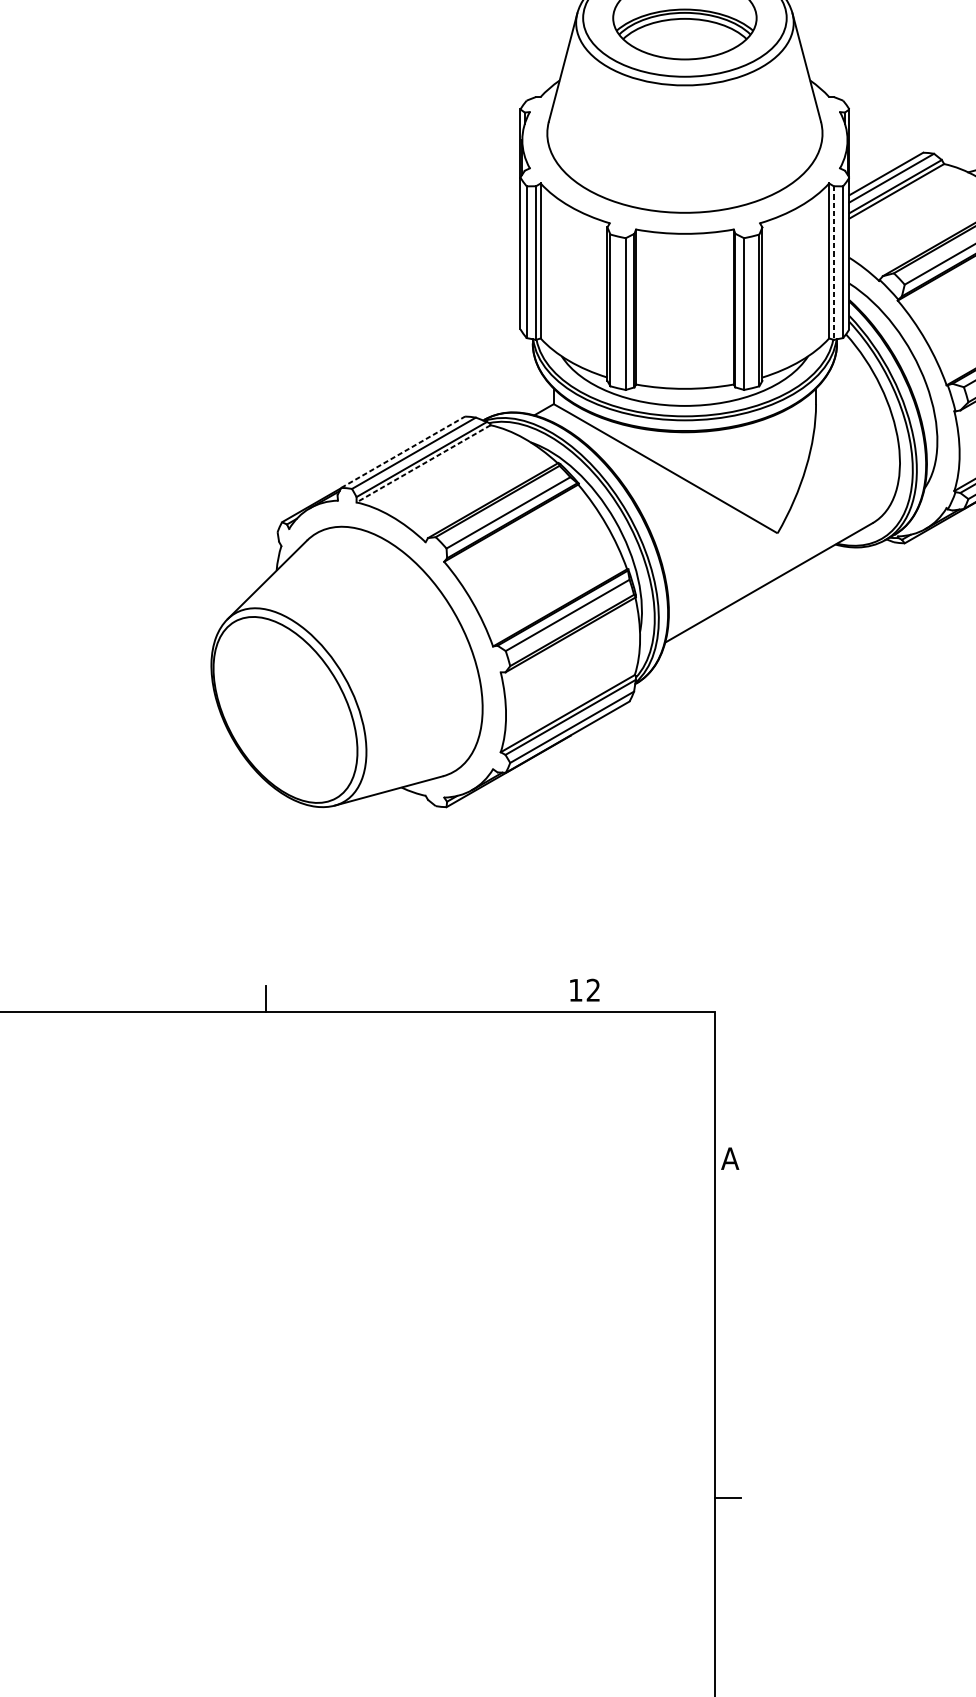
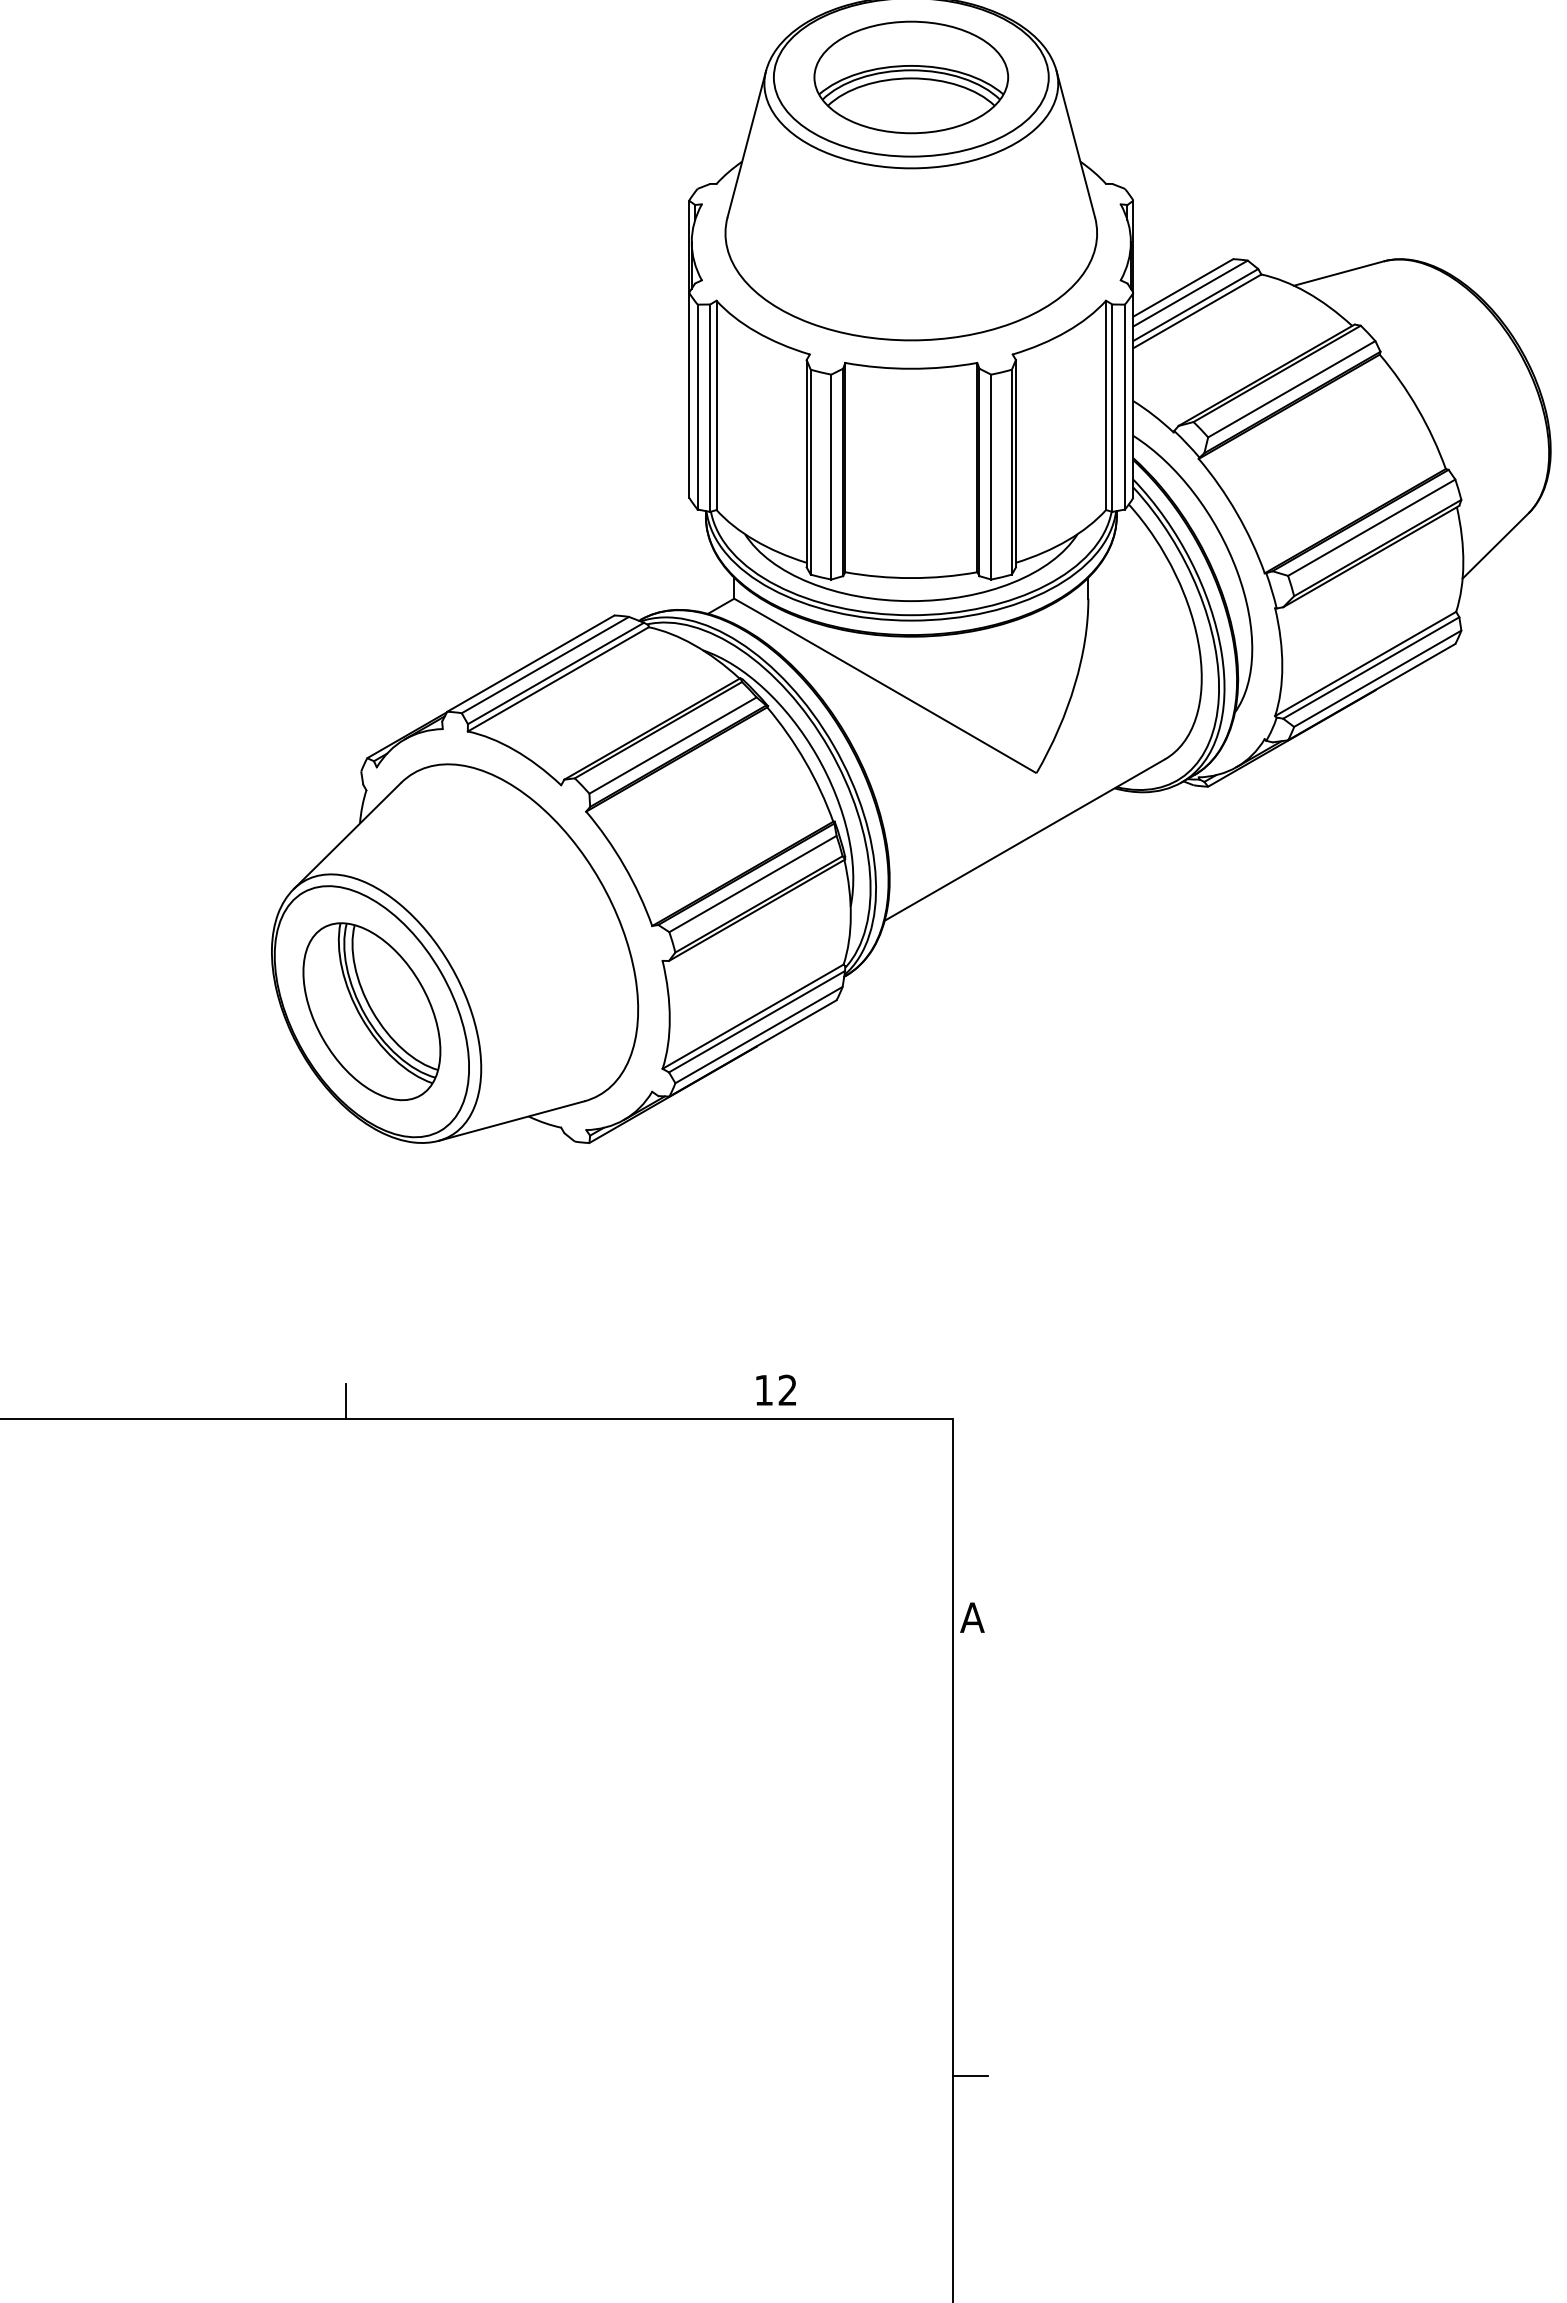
line: (833, 263) -> (1112, 408), dashed -> solid
line: (403, 452) -> (531, 663), dashed -> solid
line: (422, 463) -> (557, 679), dashed -> solid
part: (285, 709) -> (371, 1011), added

